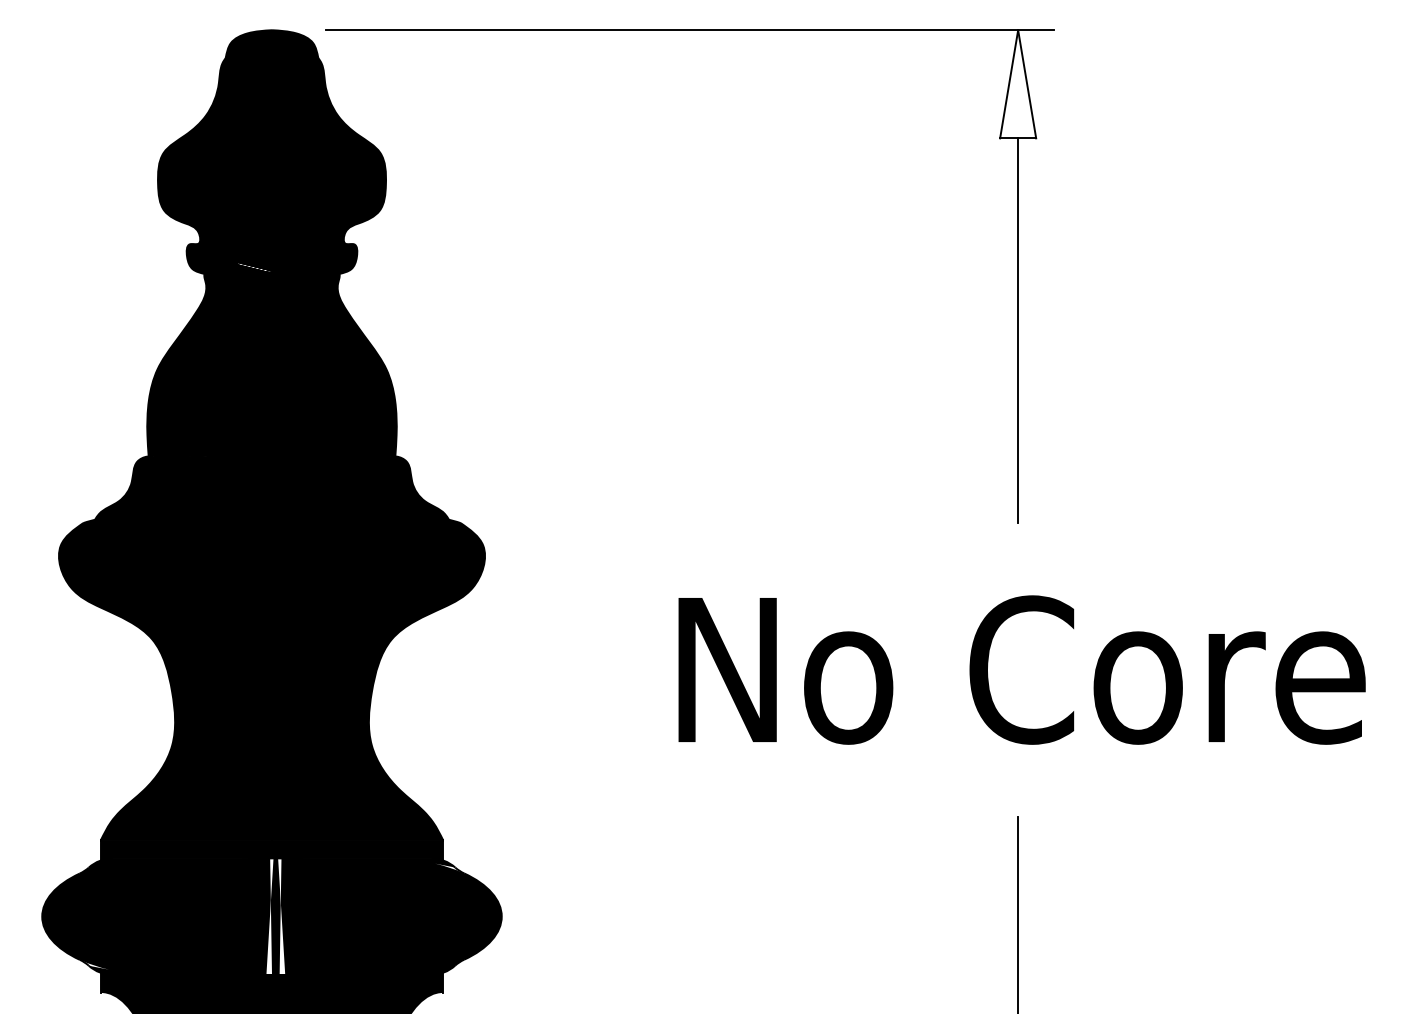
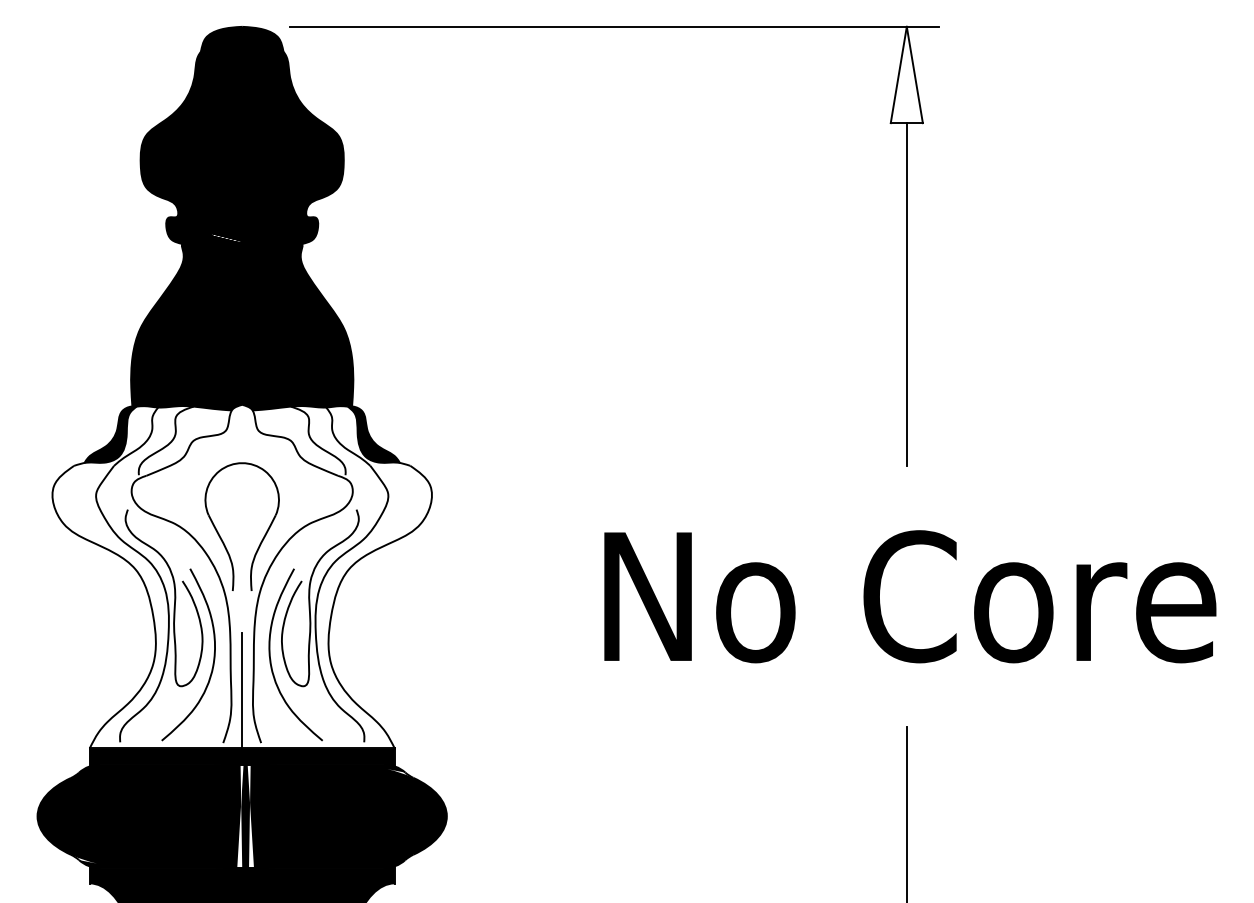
fill: (271, 647) -> (241, 576), removed

